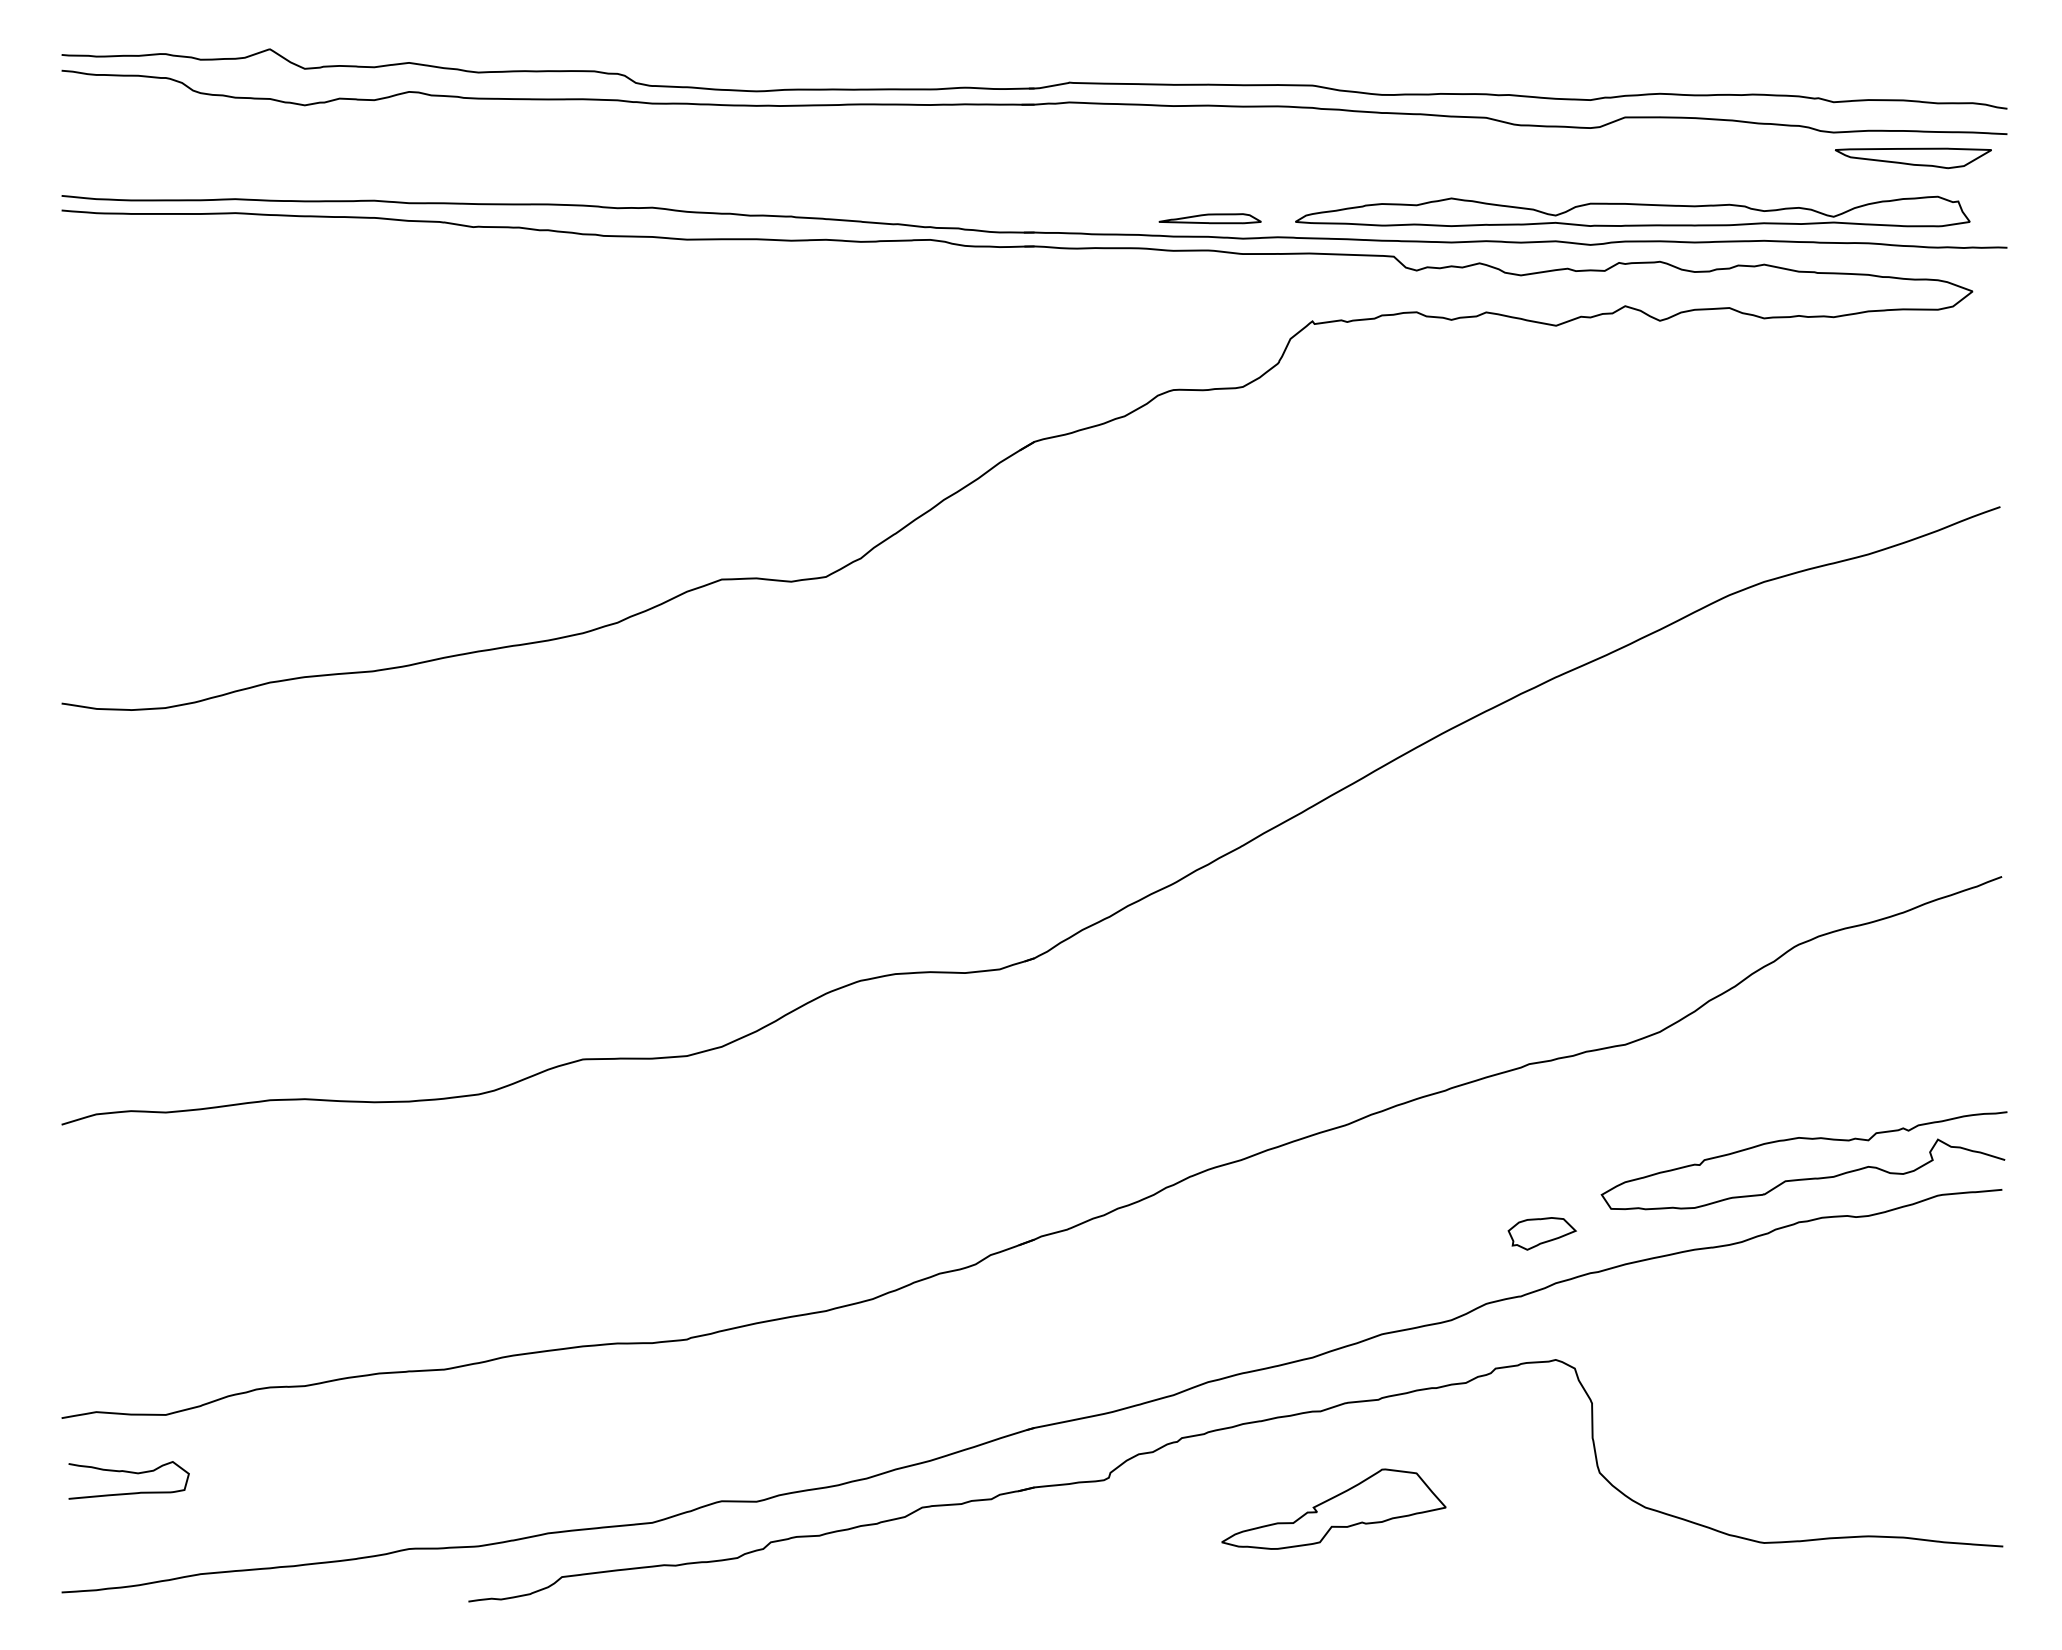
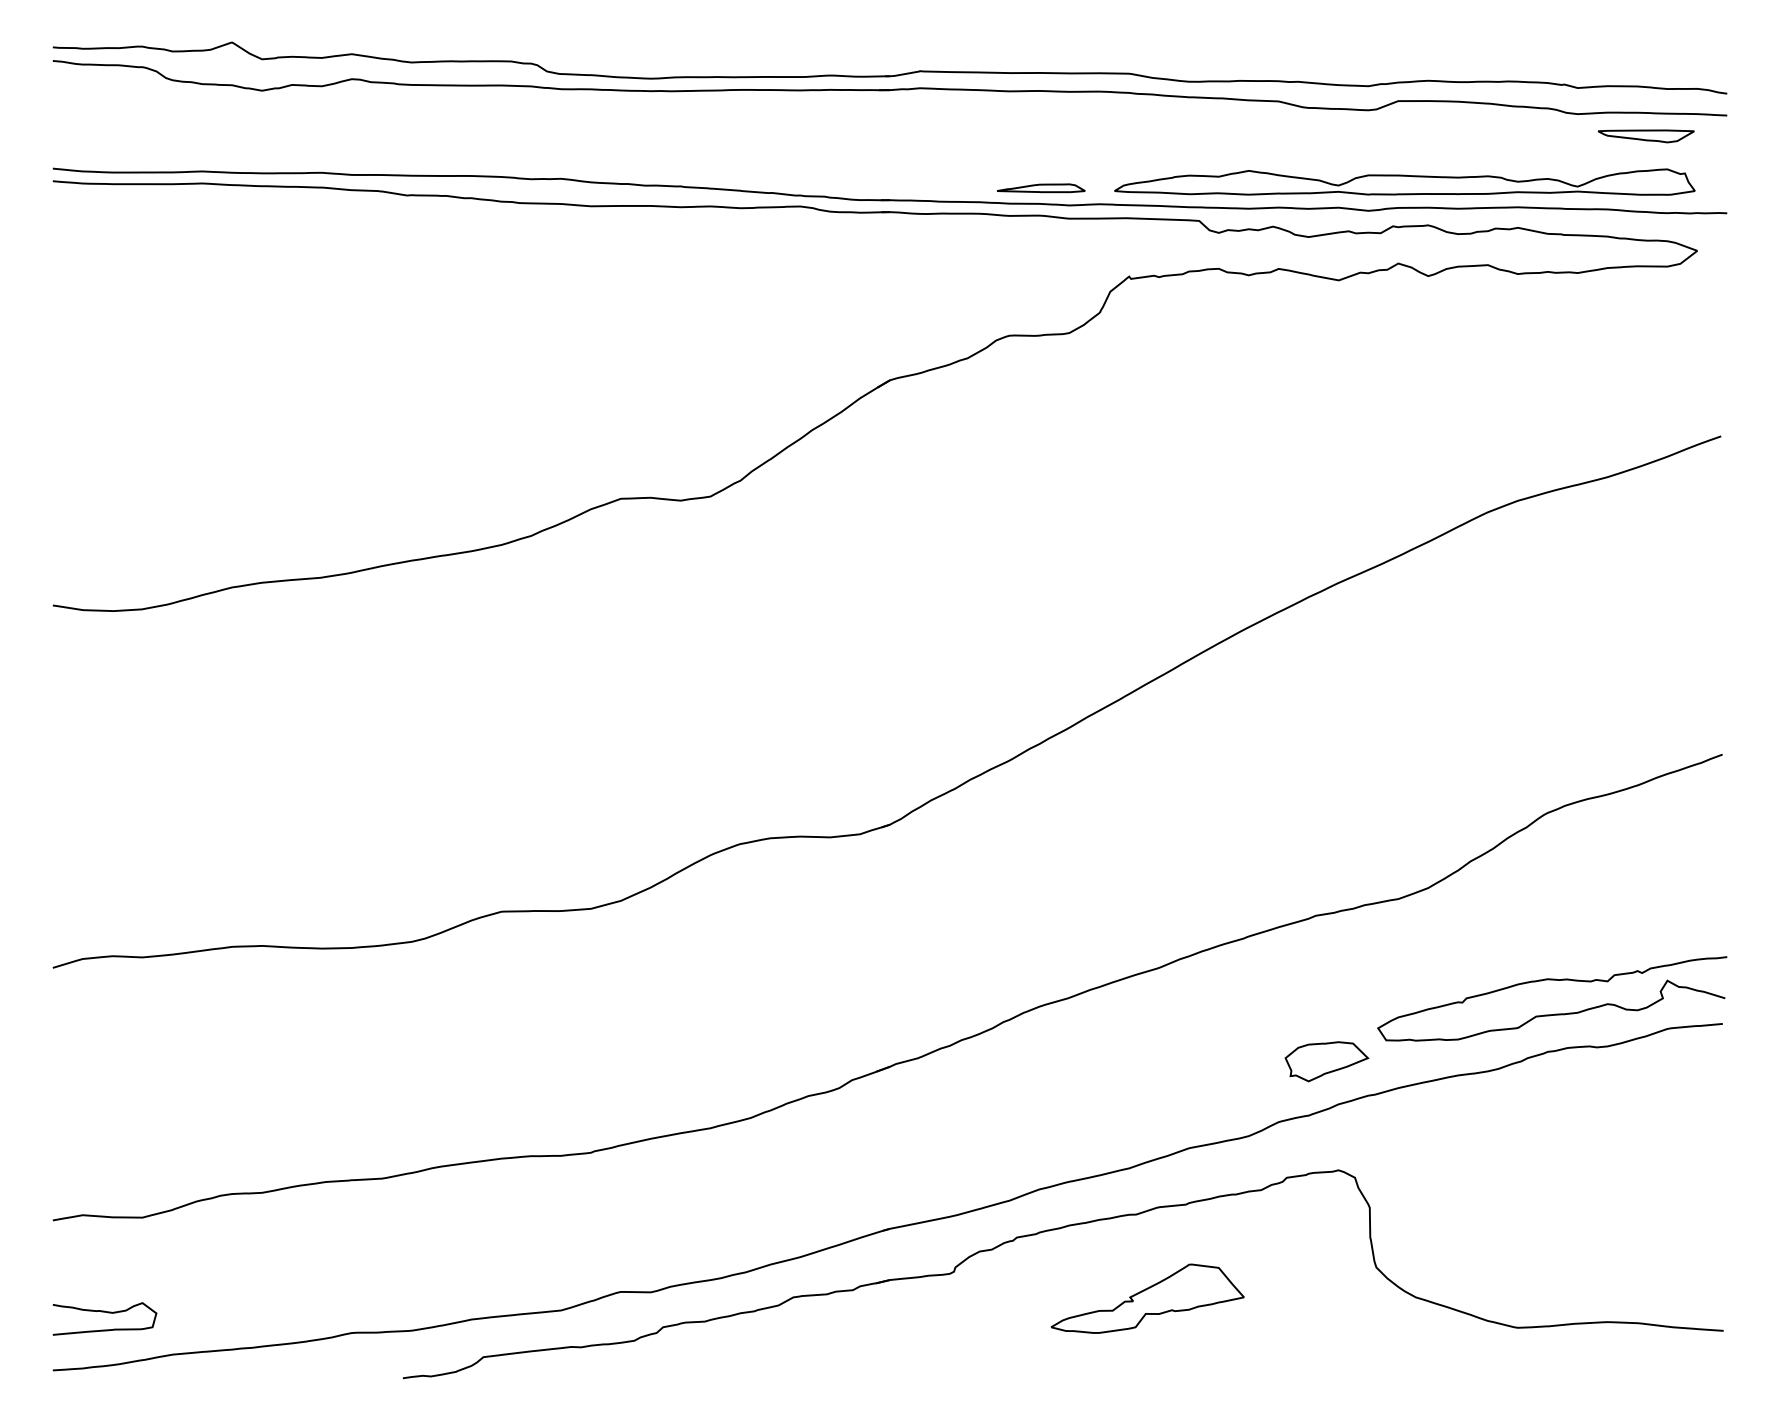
part: (1912, 158) -> (1645, 136), size x0.71
part: (1541, 1233) -> (1326, 1061), size x1.43
curve: (132, 1474) -> (107, 1313), moved

